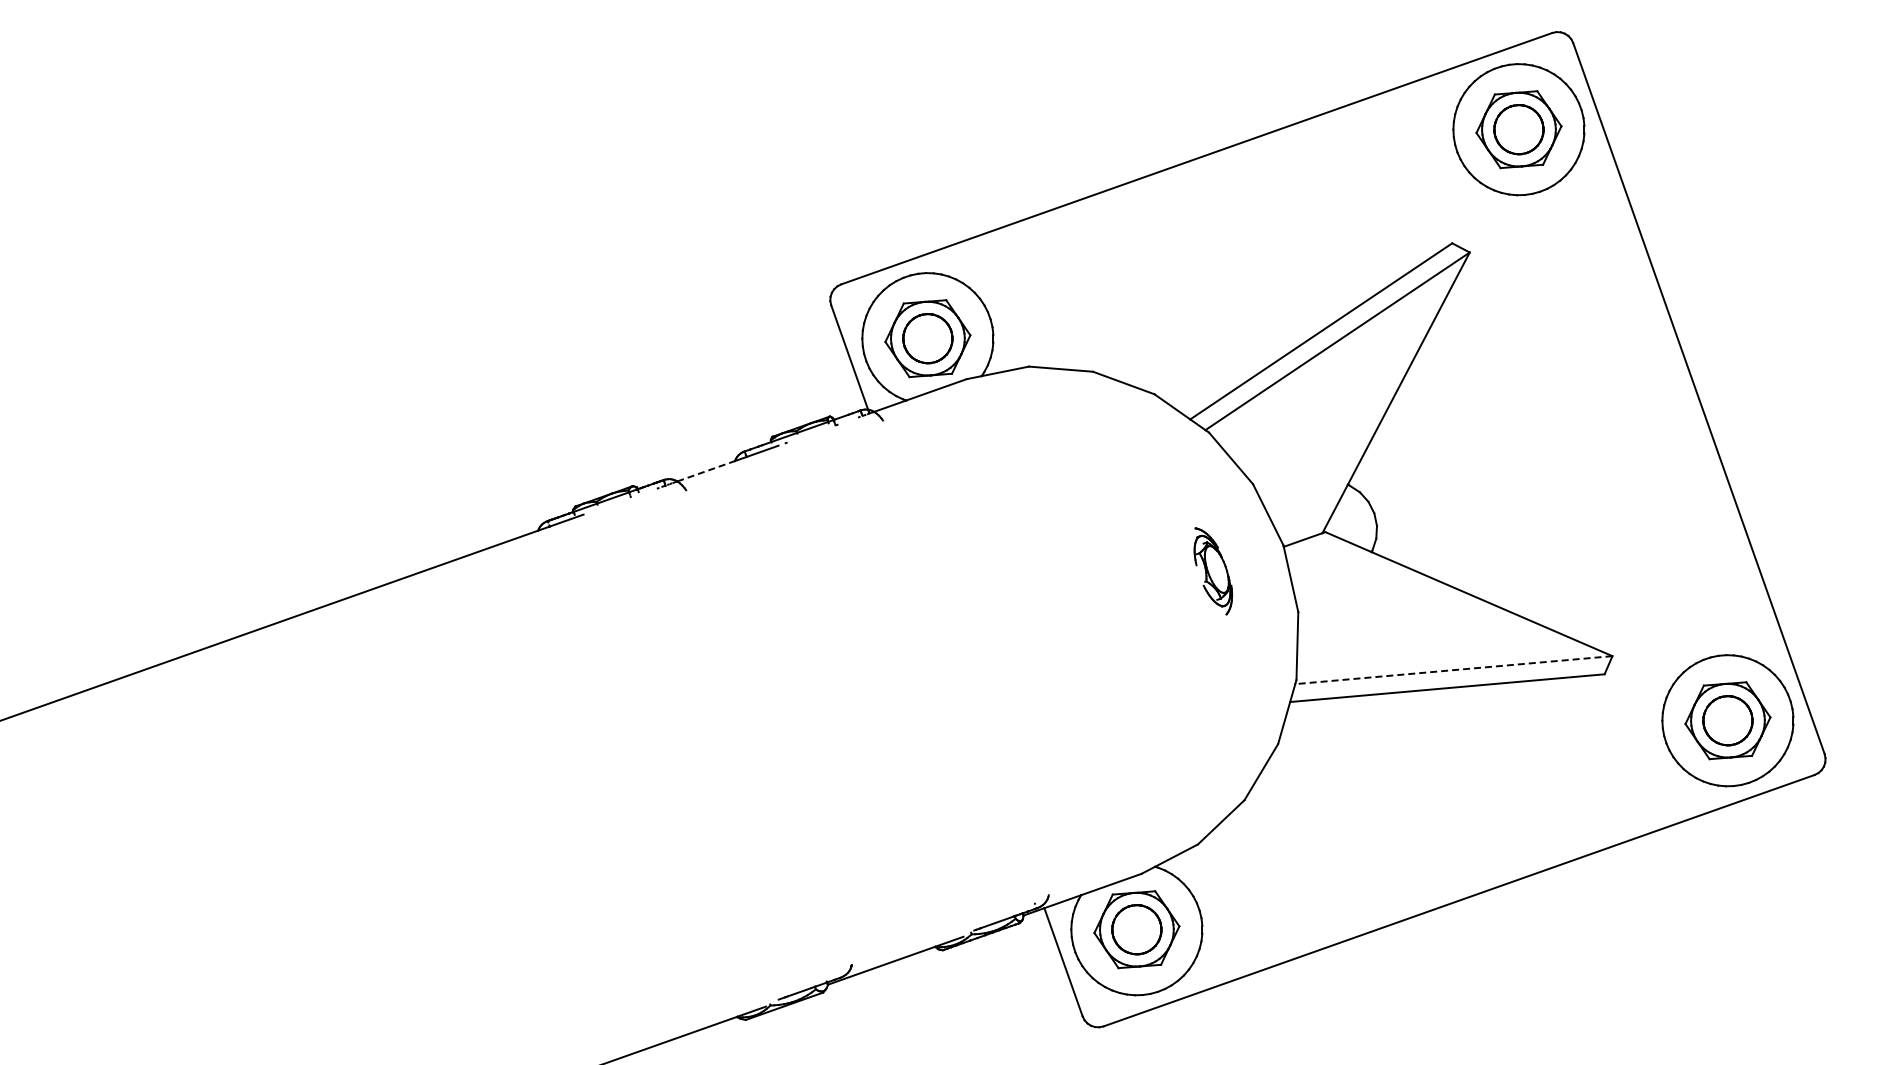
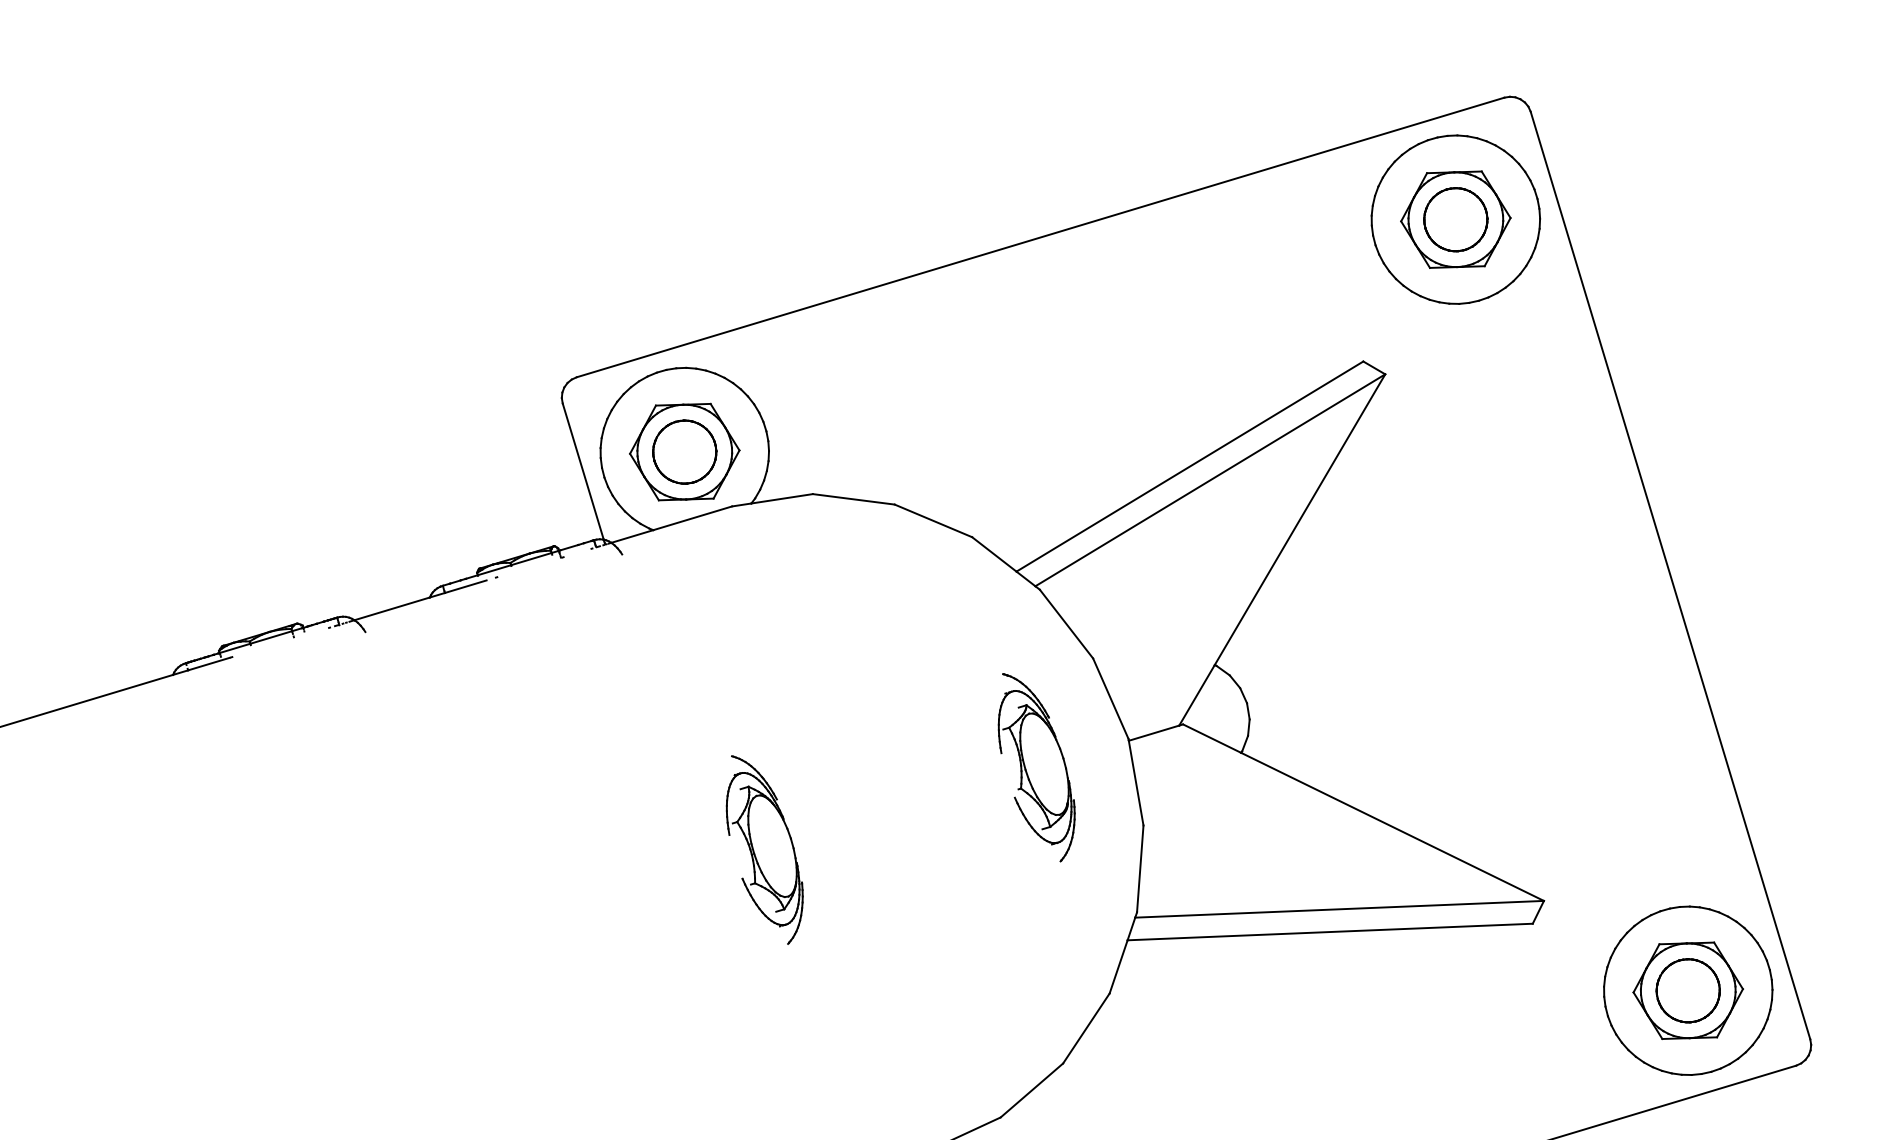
line: (706, 471) -> (392, 609), dashed -> solid
part: (1213, 571) -> (1037, 768), size x1.67
part: (1004, 645) -> (764, 850), added
line: (1453, 670) -> (1339, 909), dashed -> solid

